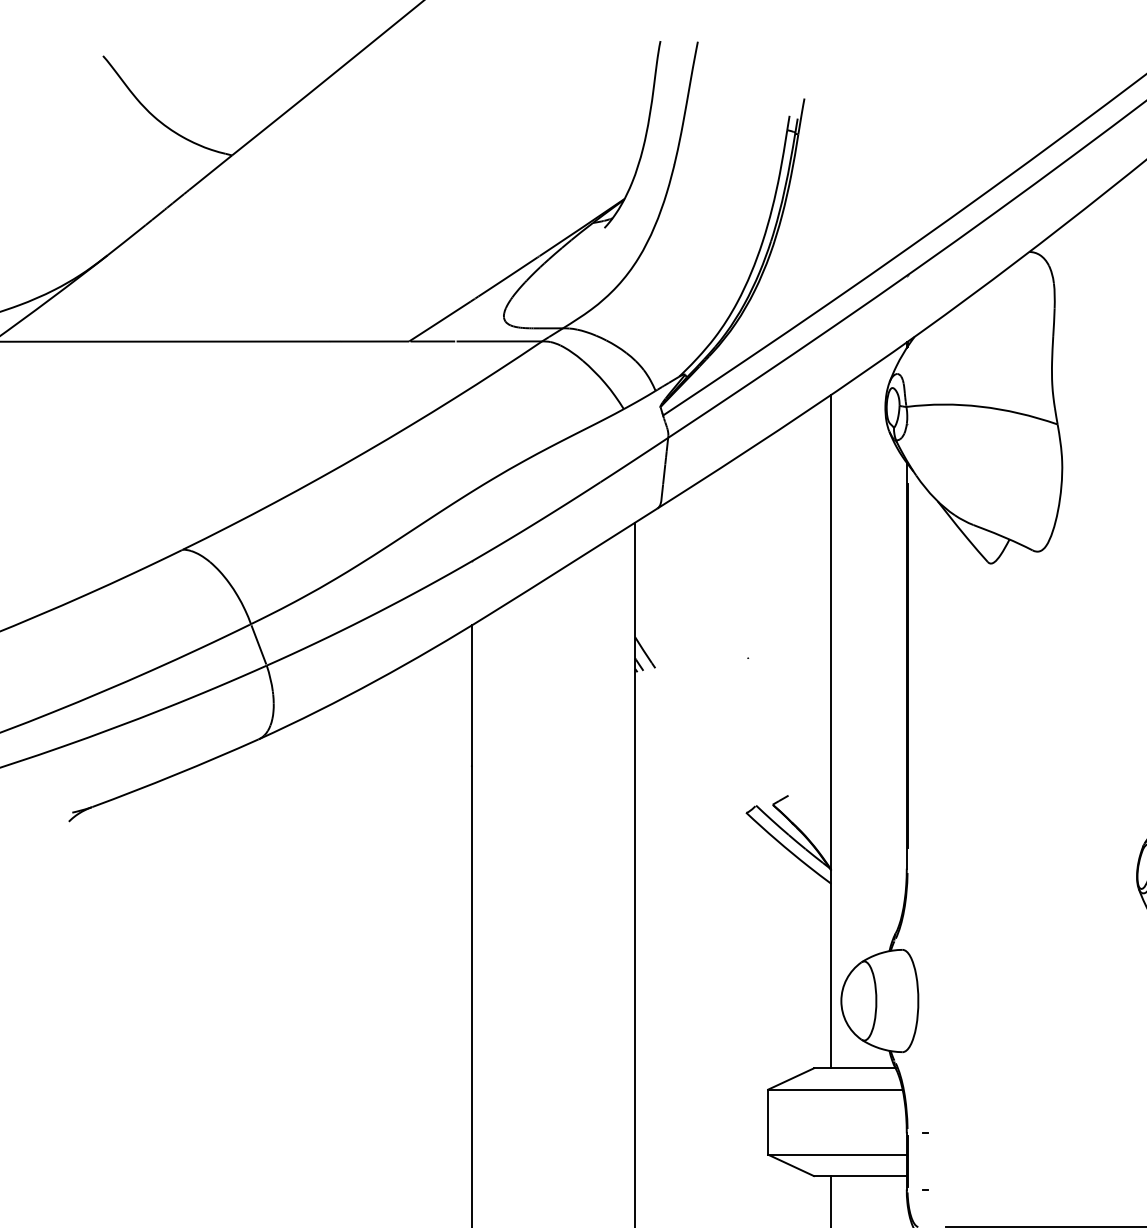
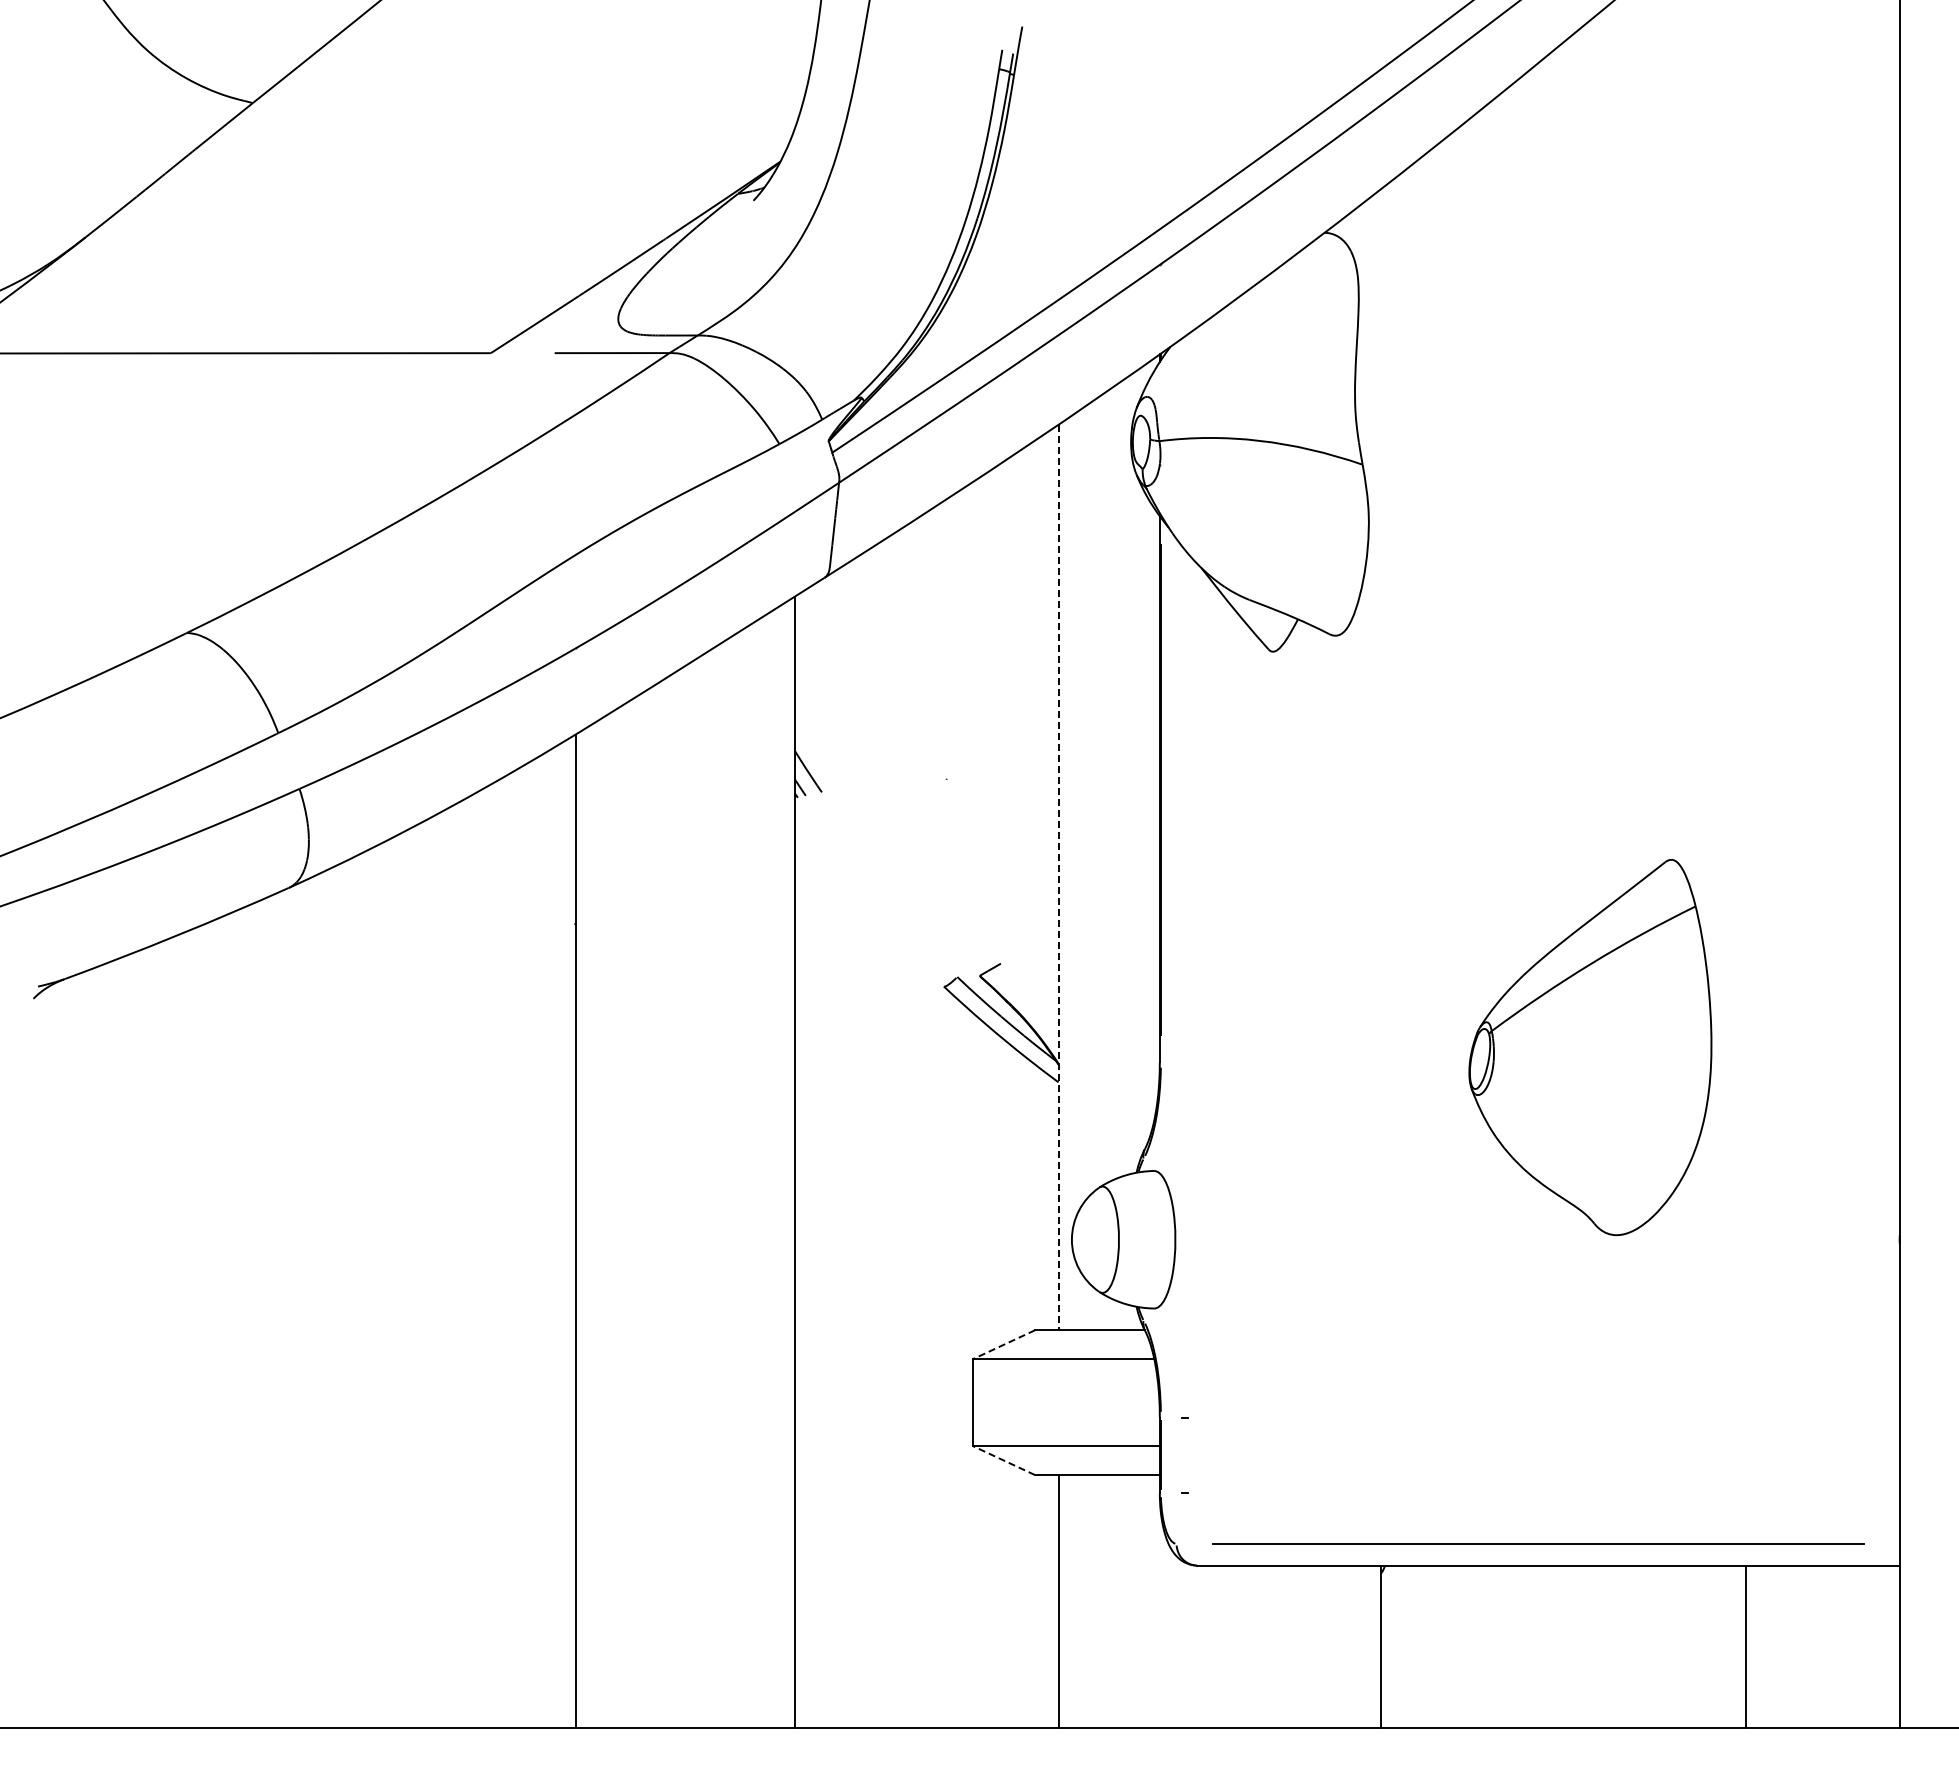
line: (432, 341) -> (522, 353), removed
line: (258, 644) -> (288, 760), removed
line: (831, 731) -> (1058, 877), solid -> dashed
line: (791, 1078) -> (1004, 1344), solid -> dashed
line: (791, 1165) -> (1004, 1460), solid -> dashed

